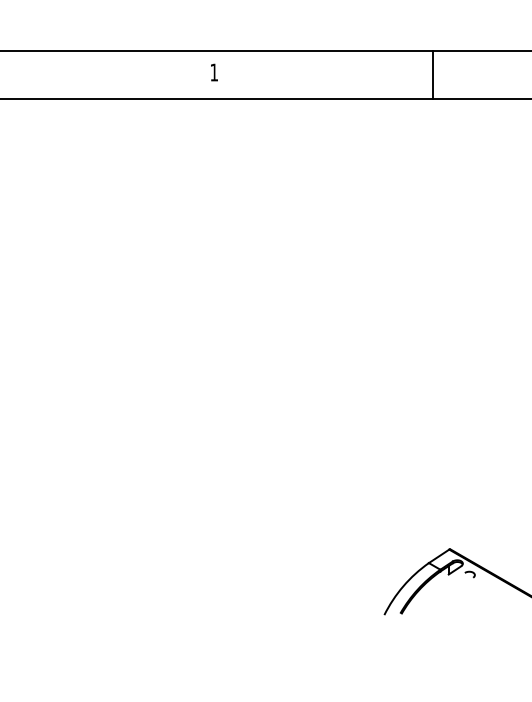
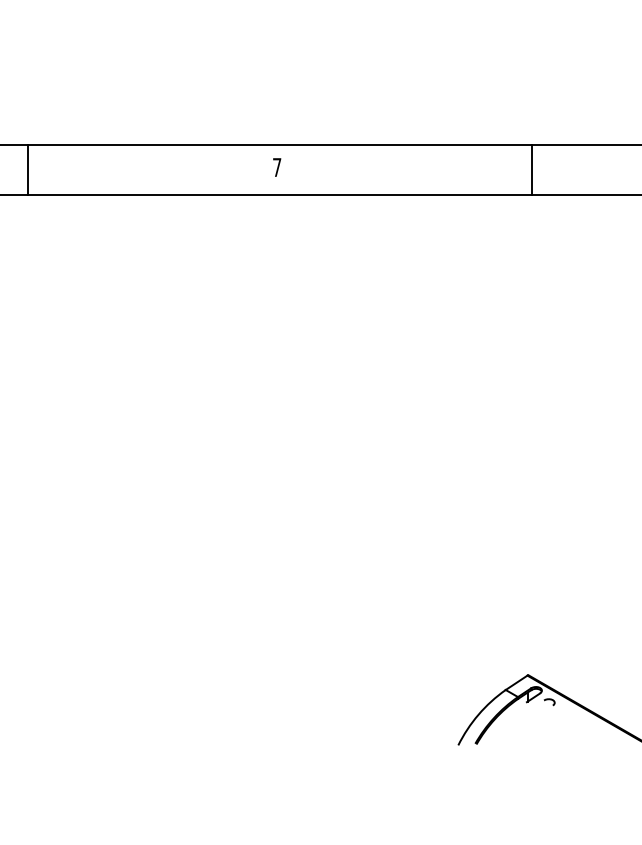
text: (214, 72) -> (277, 167), 1 -> 7
line: (433, 74) -> (532, 169), moved

